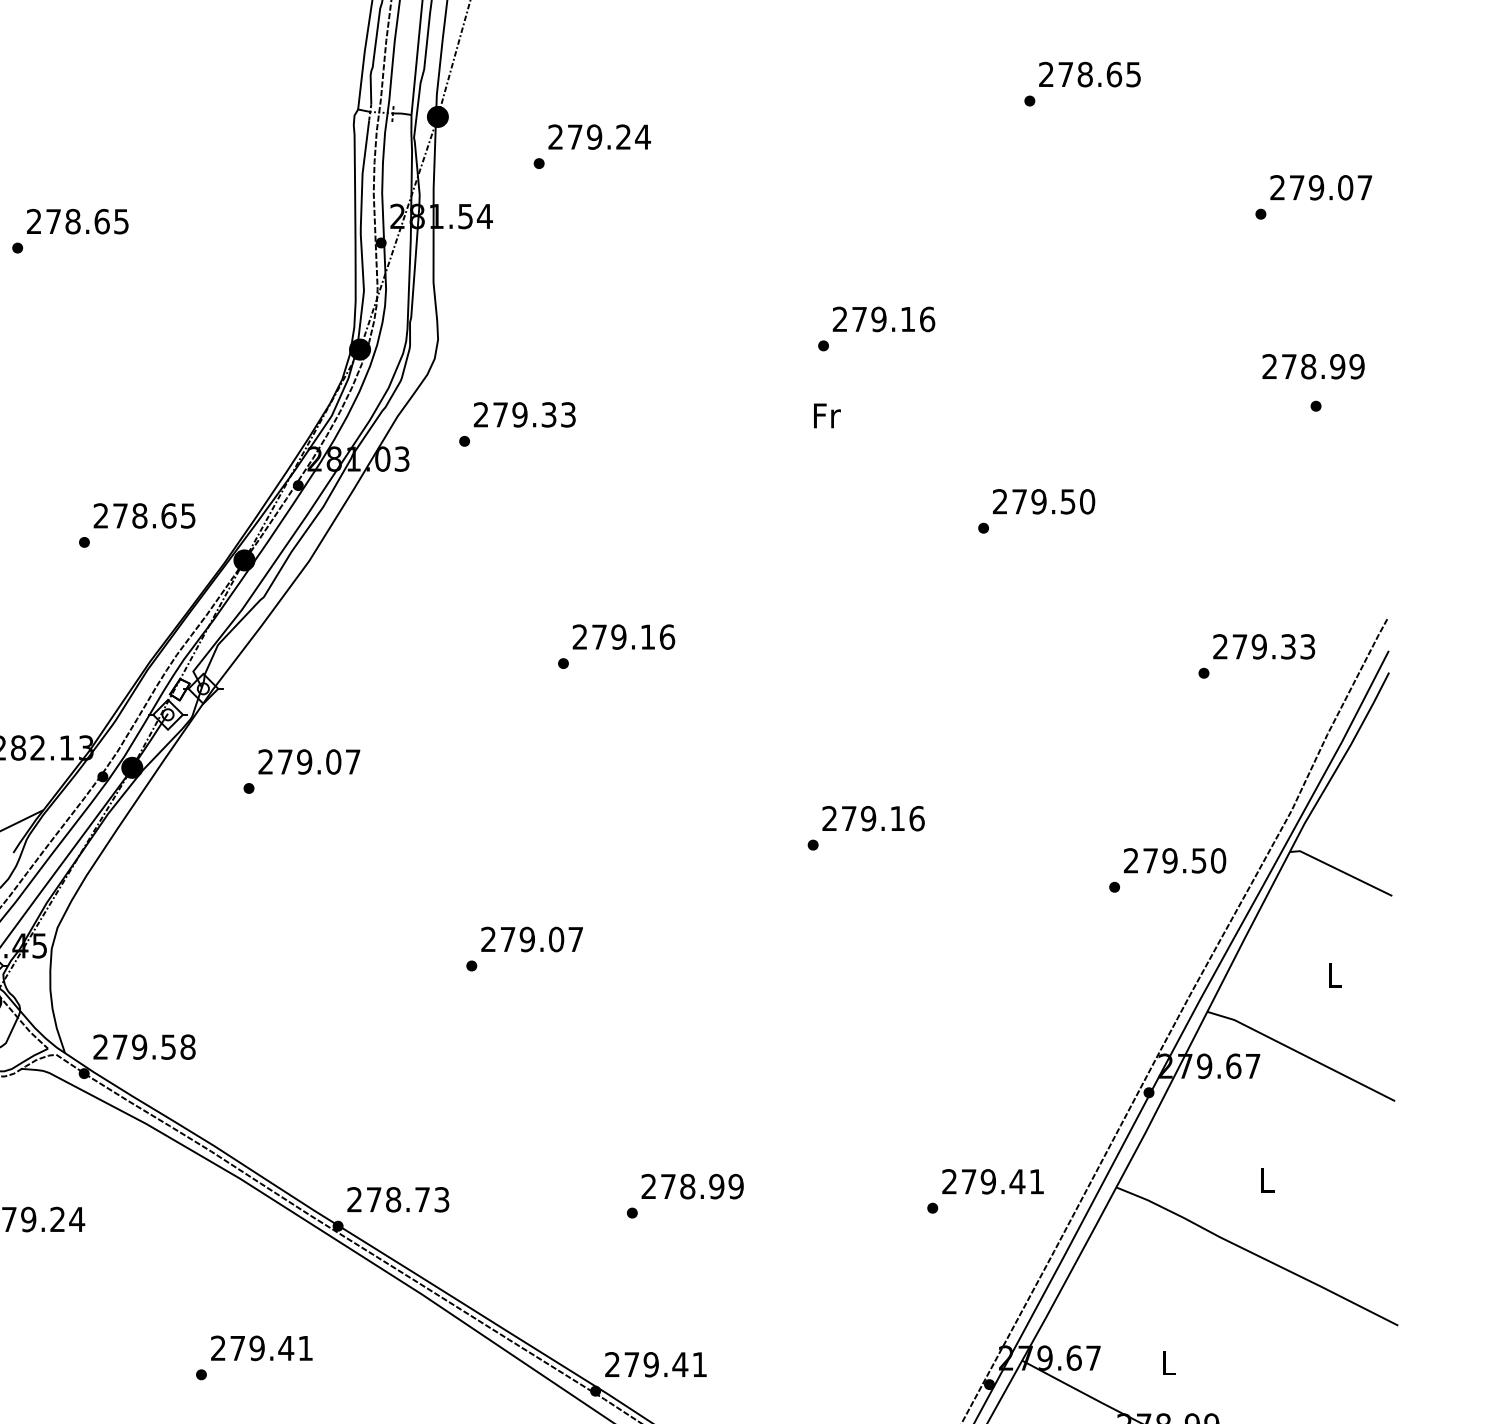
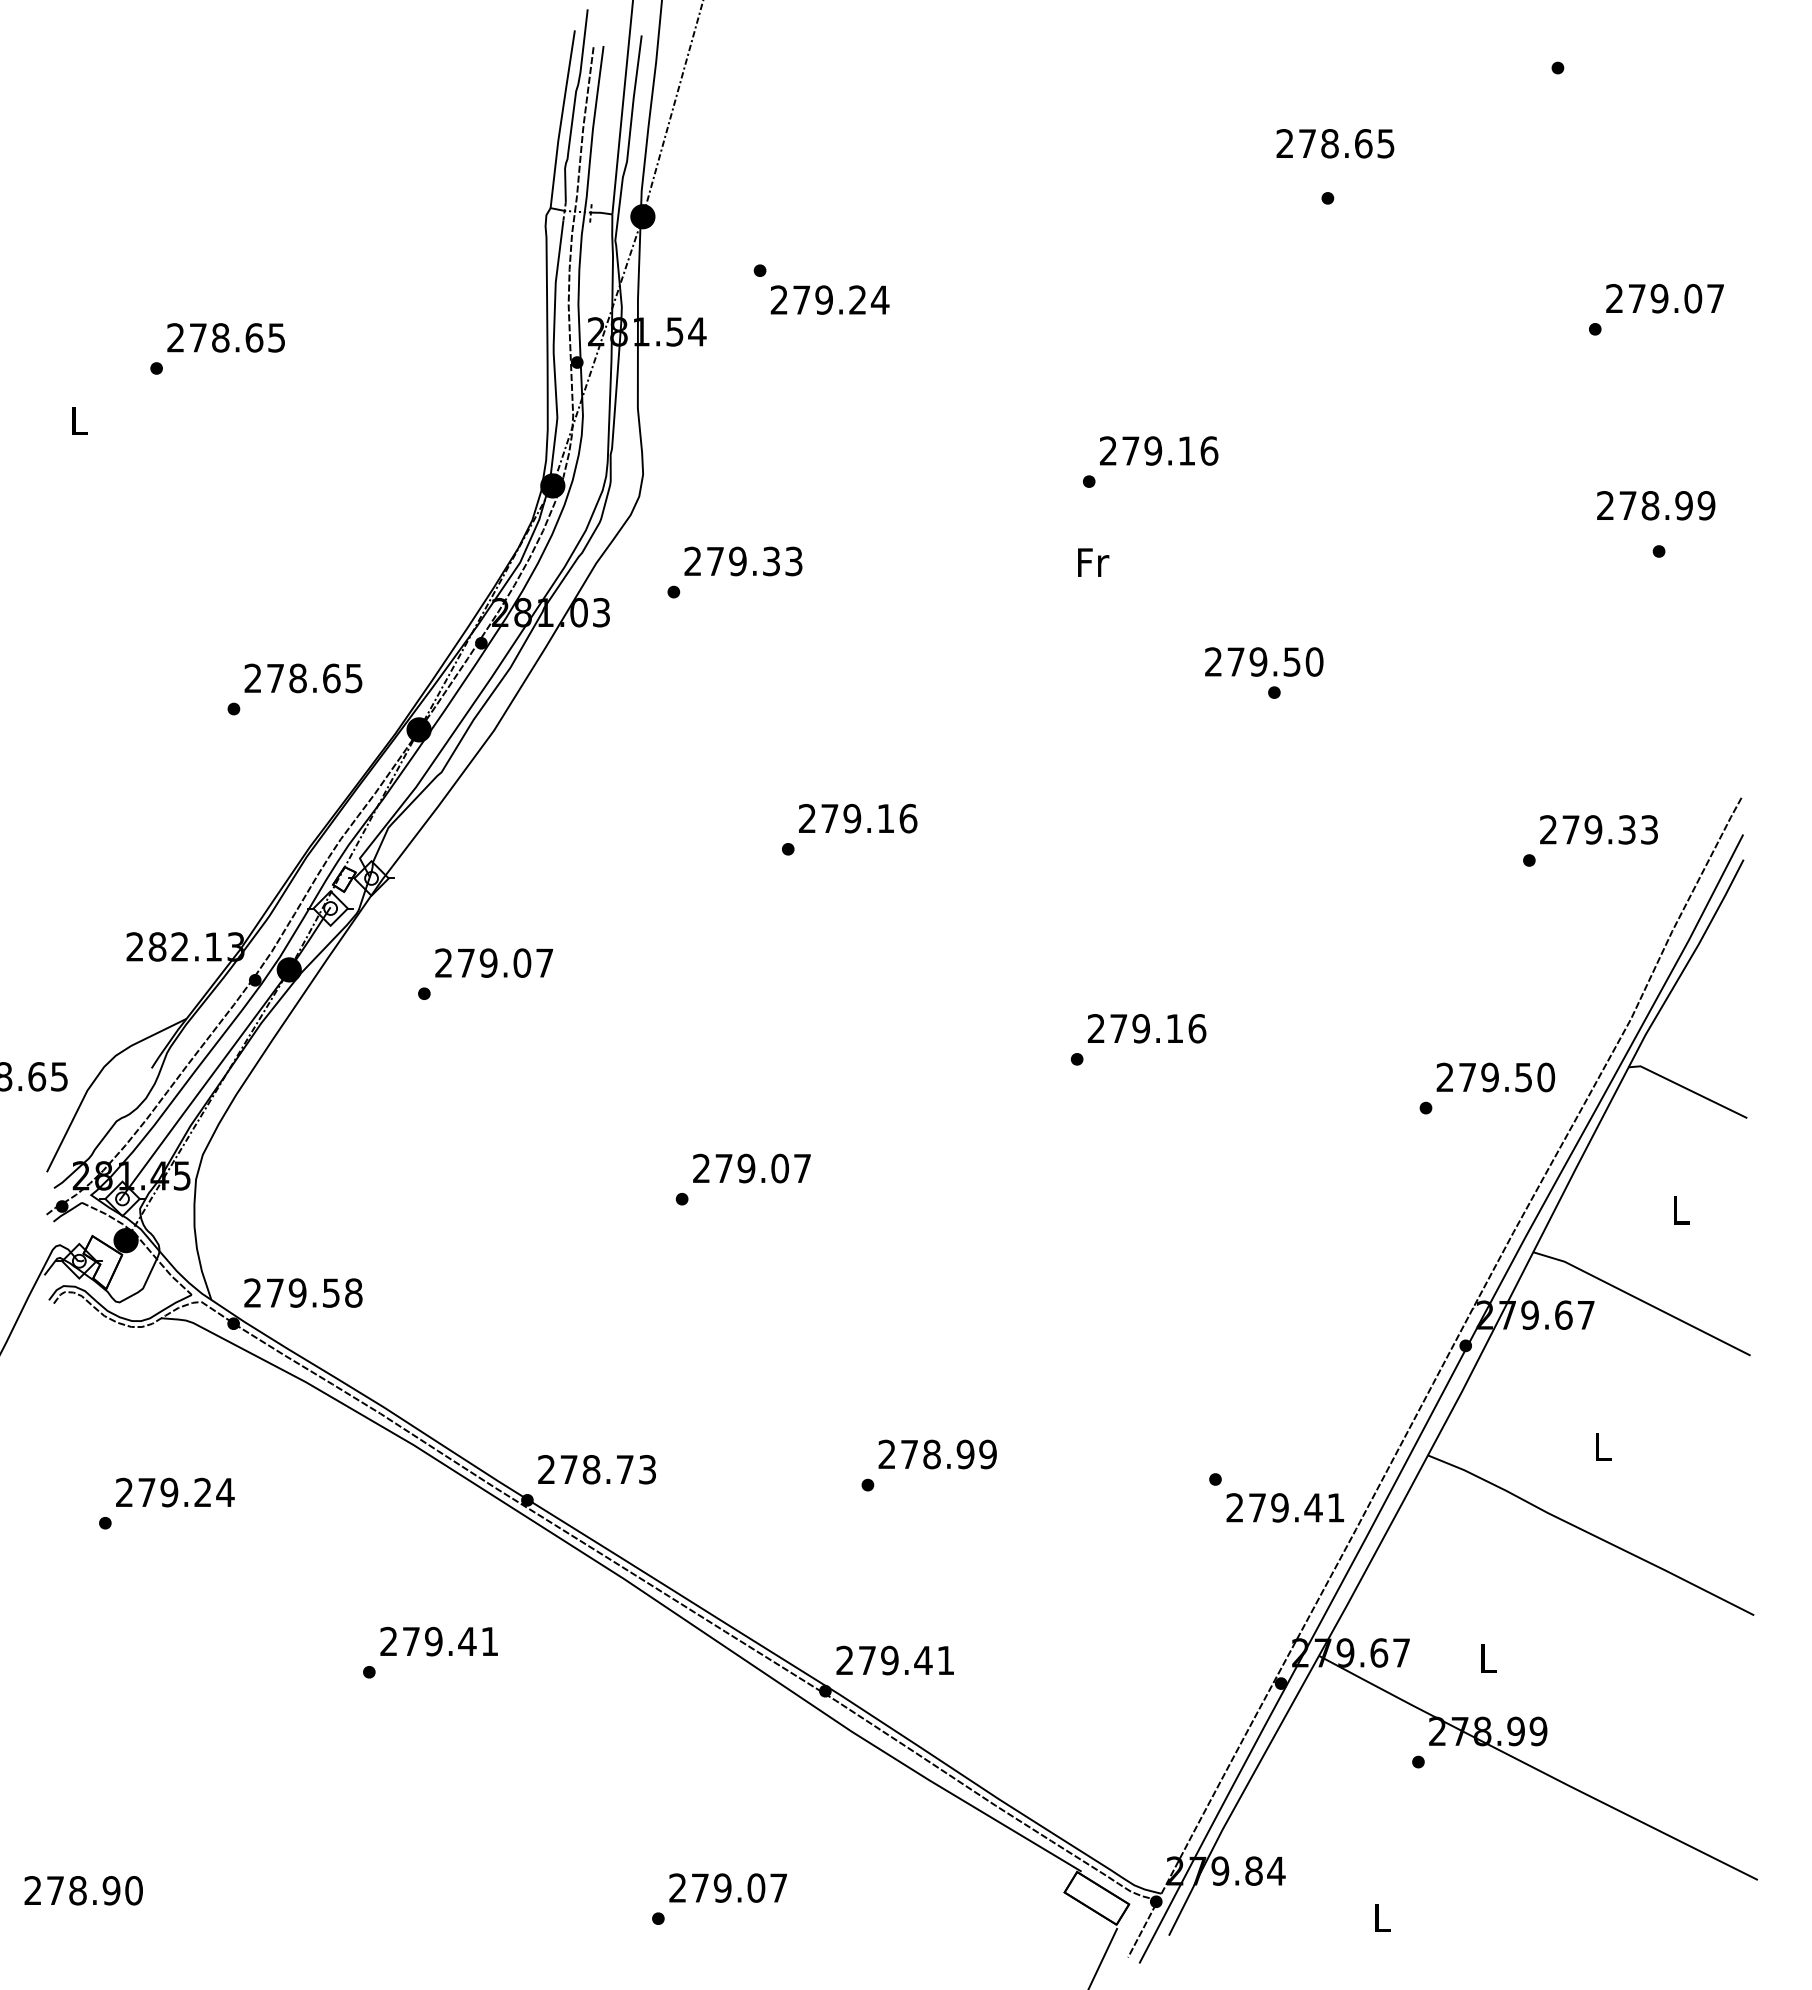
text: (1090, 74) -> (1335, 143), moved
text: (599, 136) -> (829, 299), moved
text: (1044, 501) -> (1264, 661), moved
text: (992, 1181) -> (1284, 1507), moved

